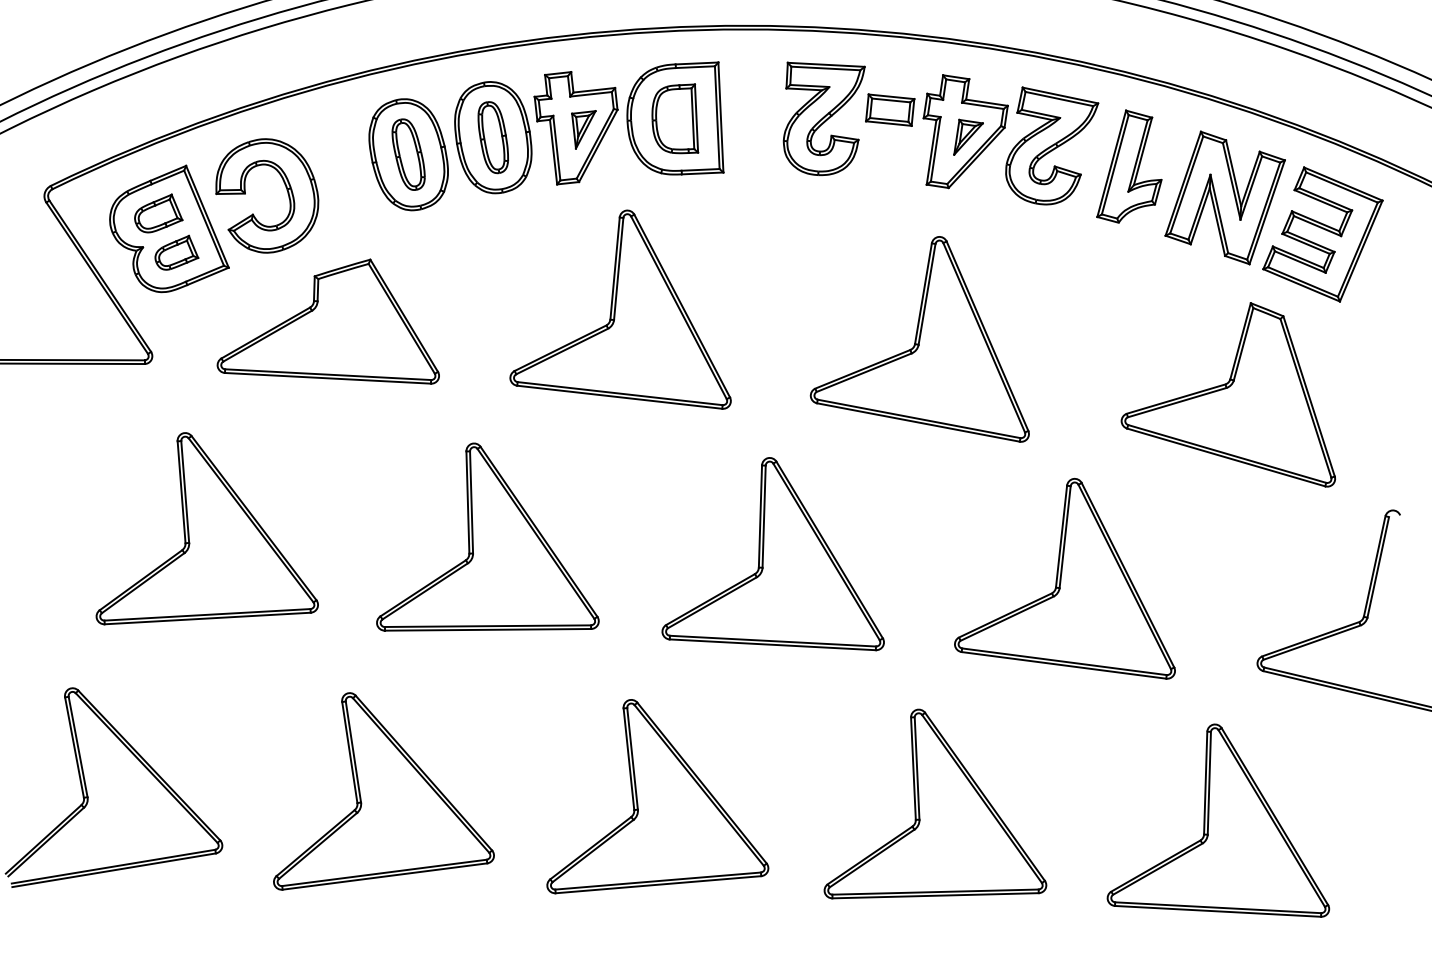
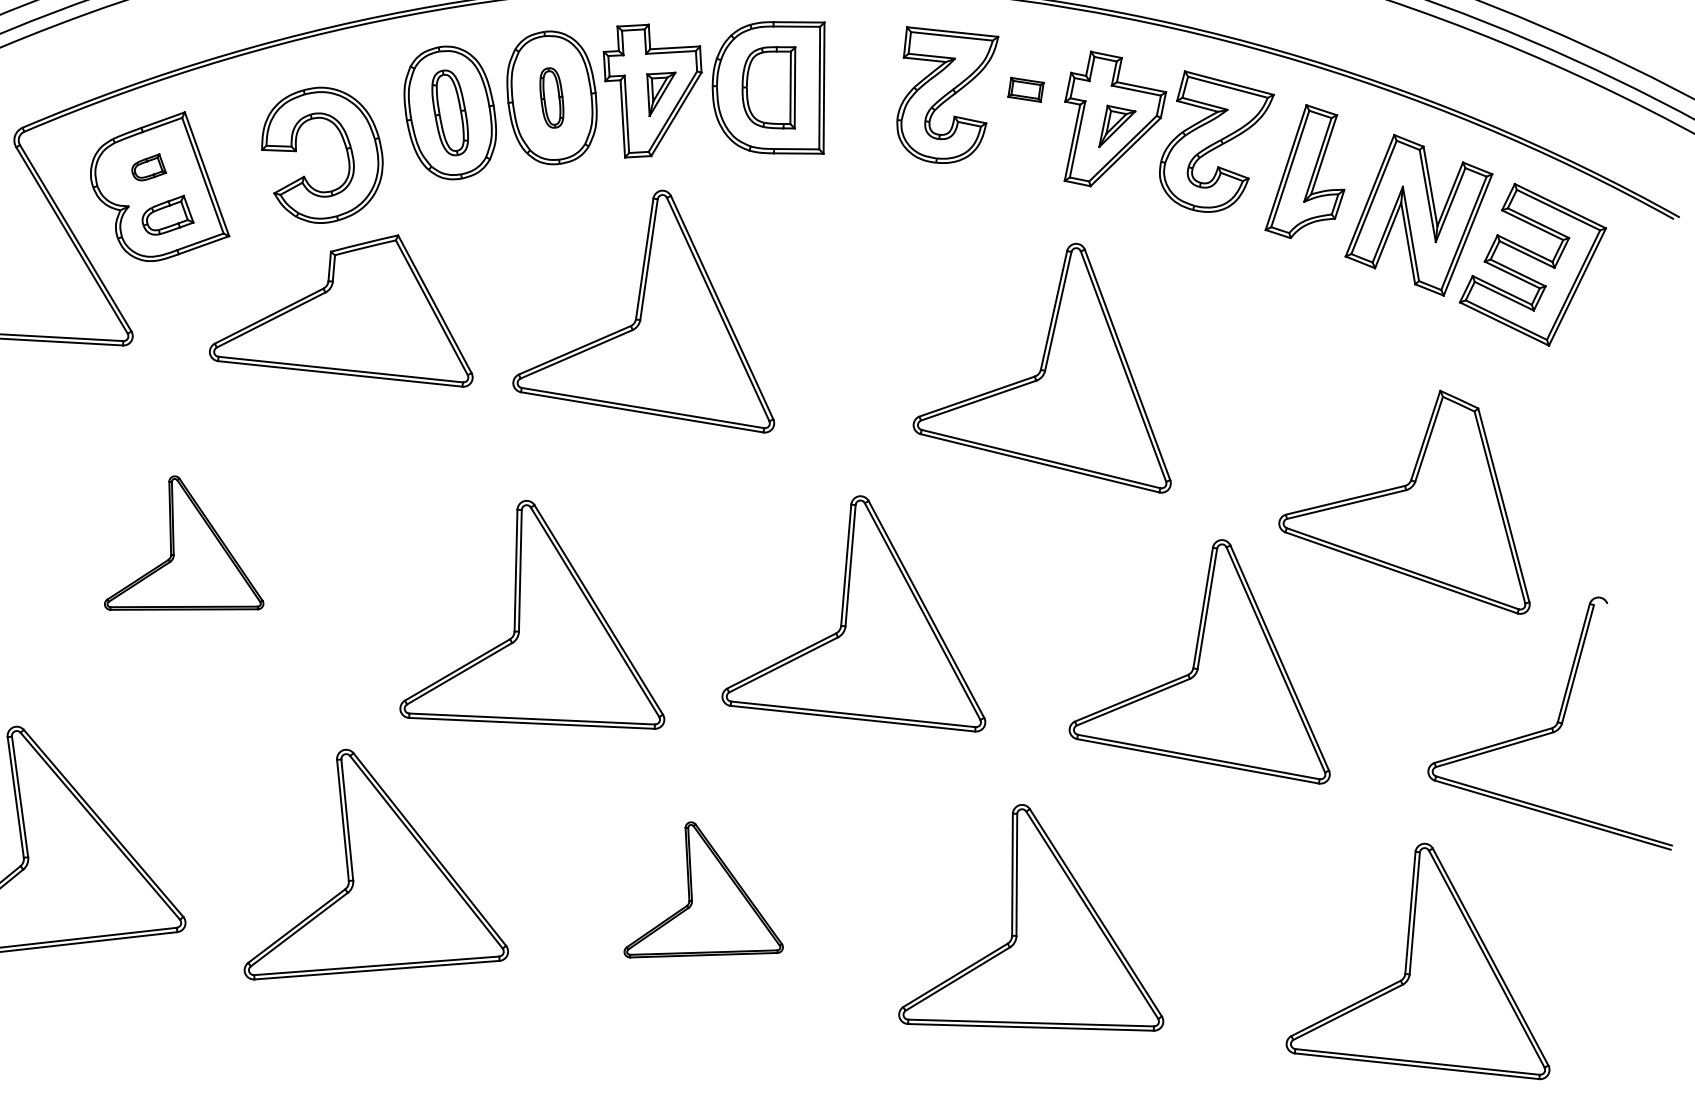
part: (890, 109) -> (1026, 89), size x0.6
part: (492, 137) -> (551, 97), size x0.7
part: (286, 190) -> (345, 150), moved
part: (158, 213) -> (148, 167), size x0.6
part: (620, 309) -> (648, 307), moved
part: (1227, 394) -> (1406, 498), moved
part: (206, 528) -> (186, 545), size x0.6
part: (487, 536) -> (537, 612), moved
part: (657, 796) -> (706, 891), size x0.6
part: (1218, 820) -> (1423, 958), moved

